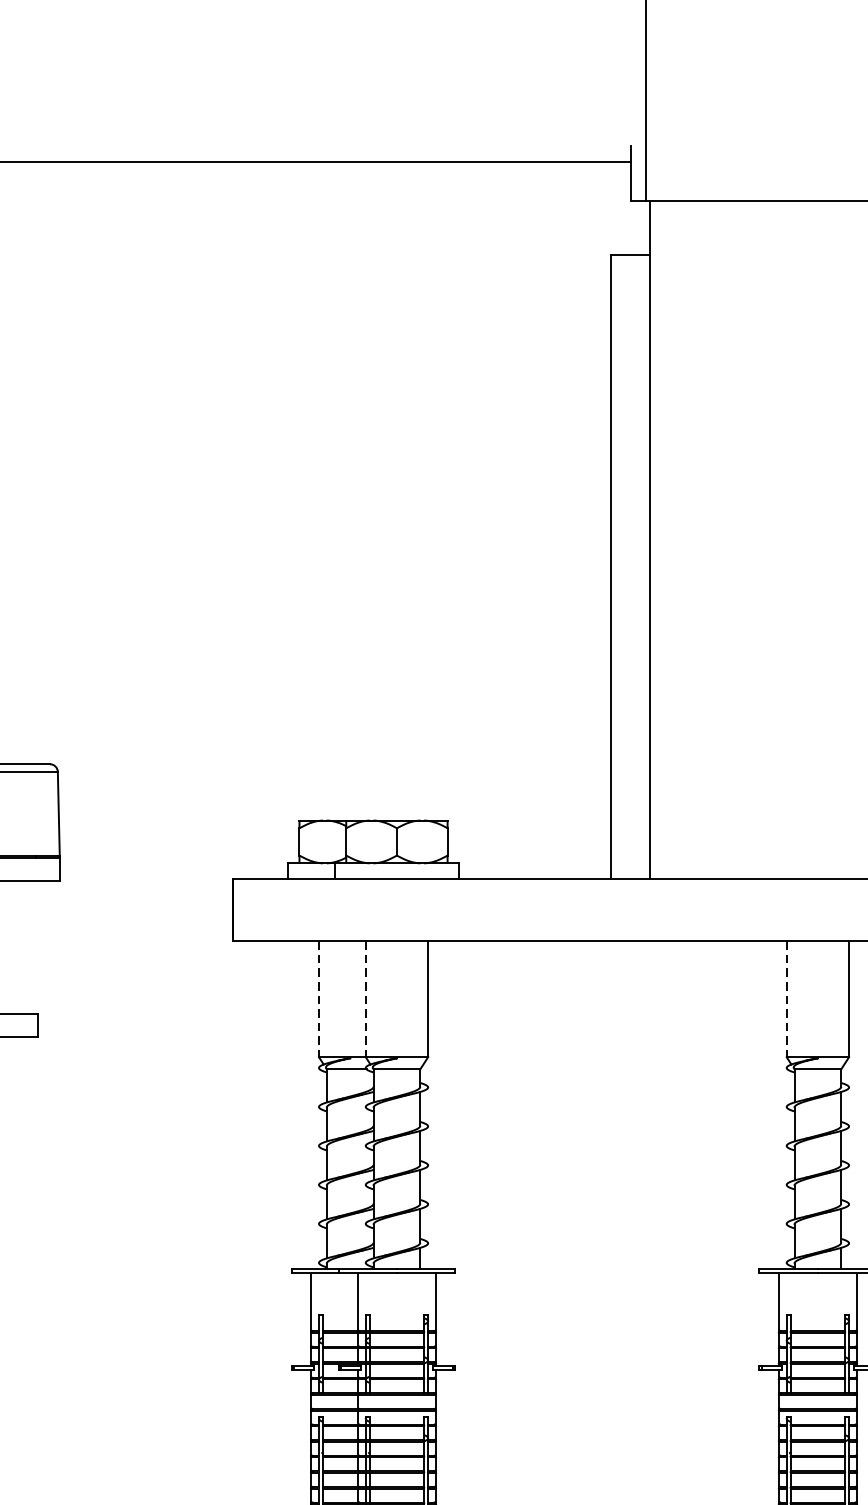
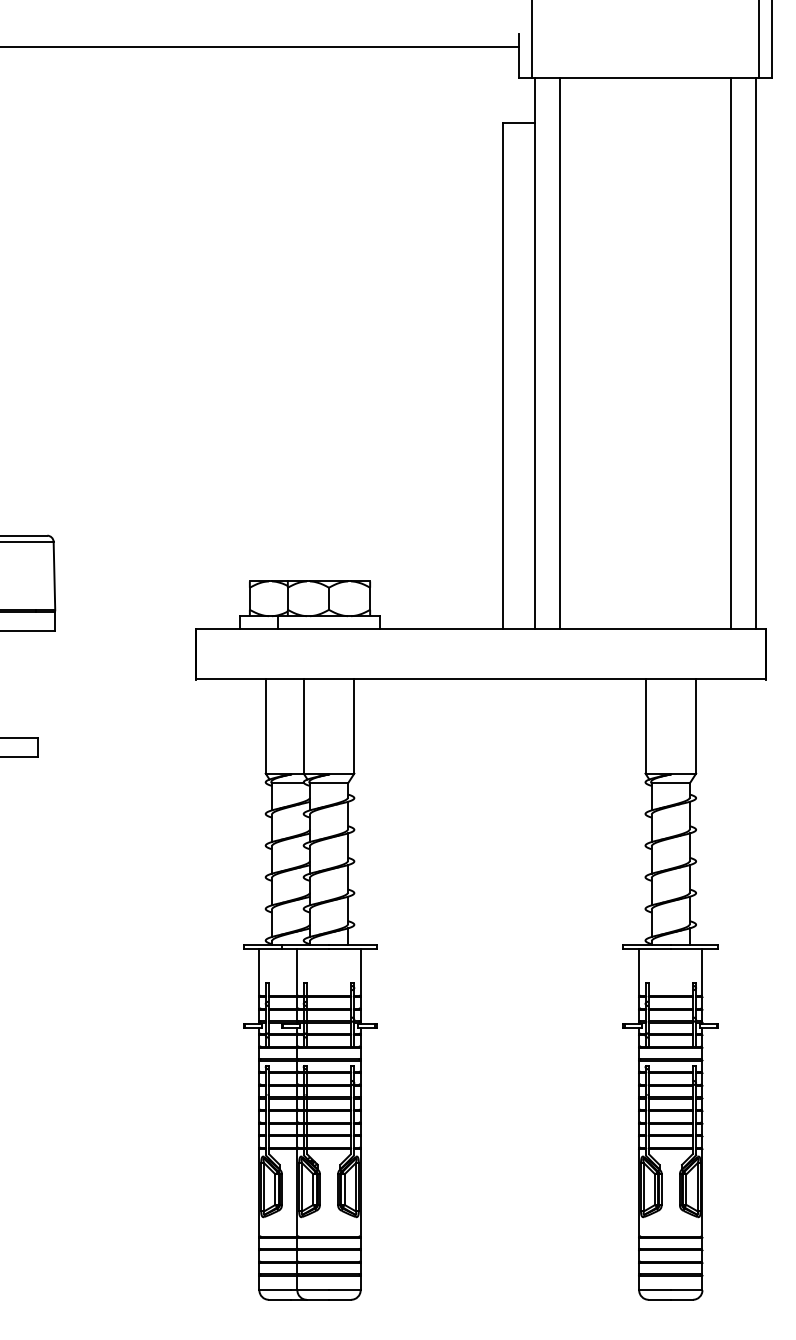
line: (682, 539) -> (560, 353), added
line: (318, 1000) -> (265, 727), dashed -> solid
line: (365, 1000) -> (303, 727), dashed -> solid
line: (786, 1000) -> (645, 727), dashed -> solid

